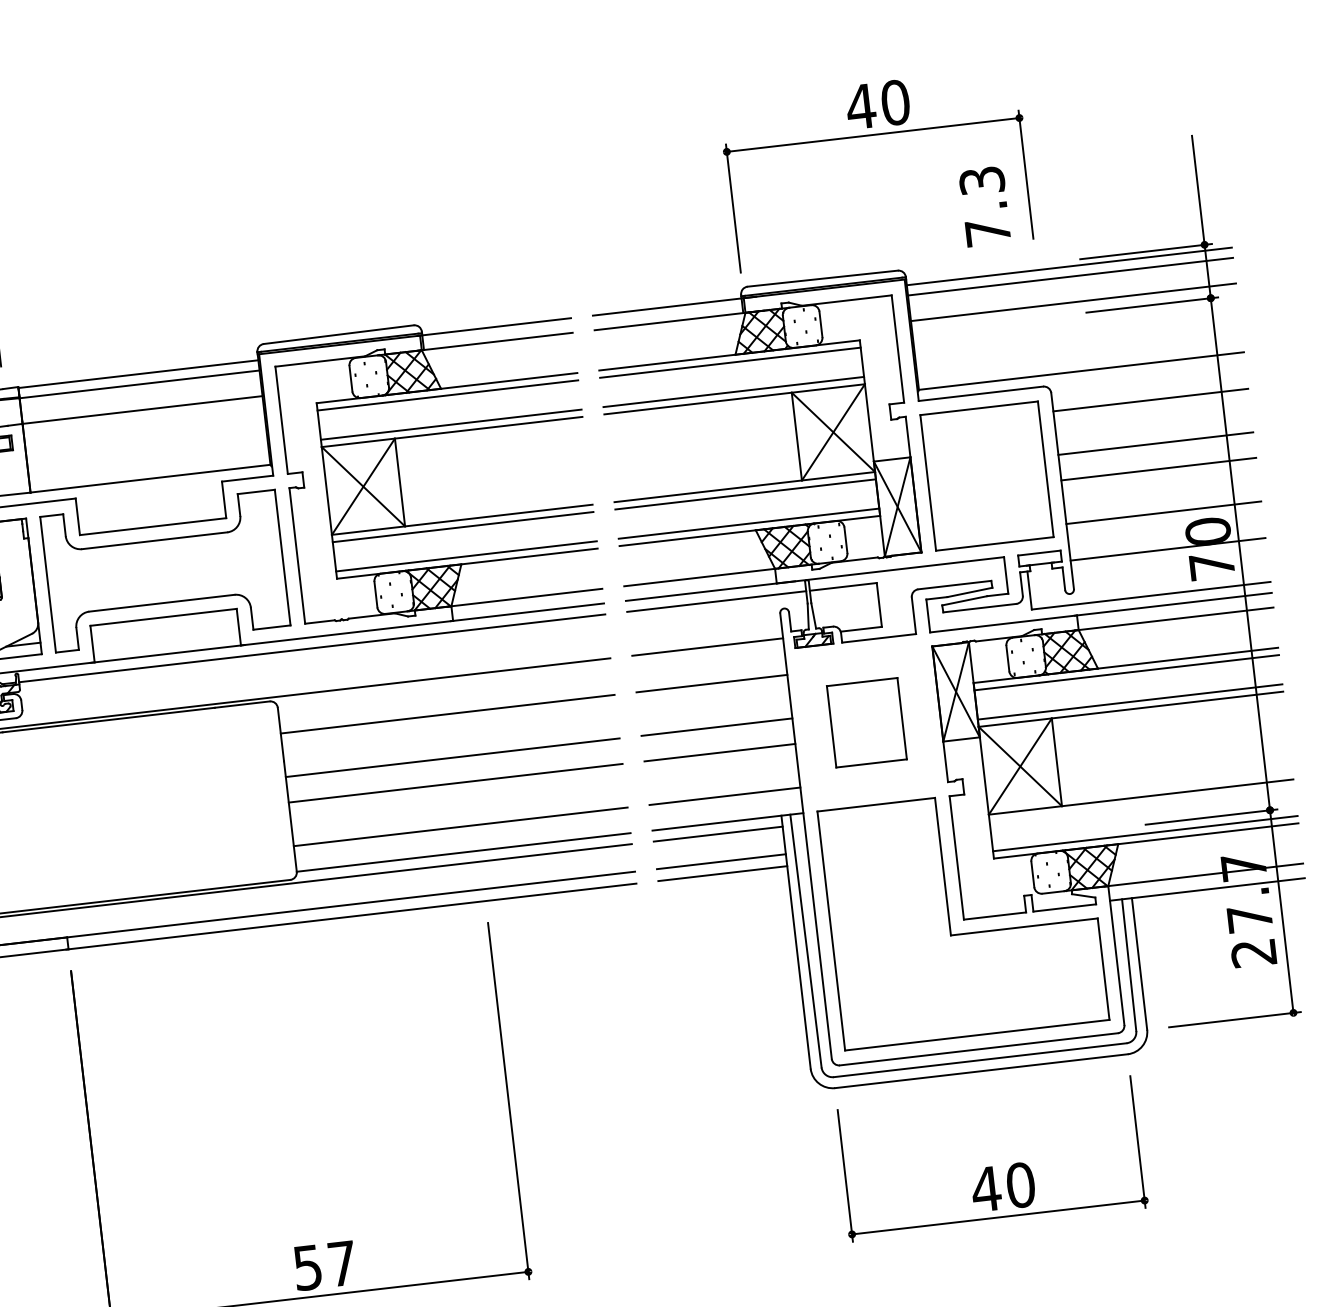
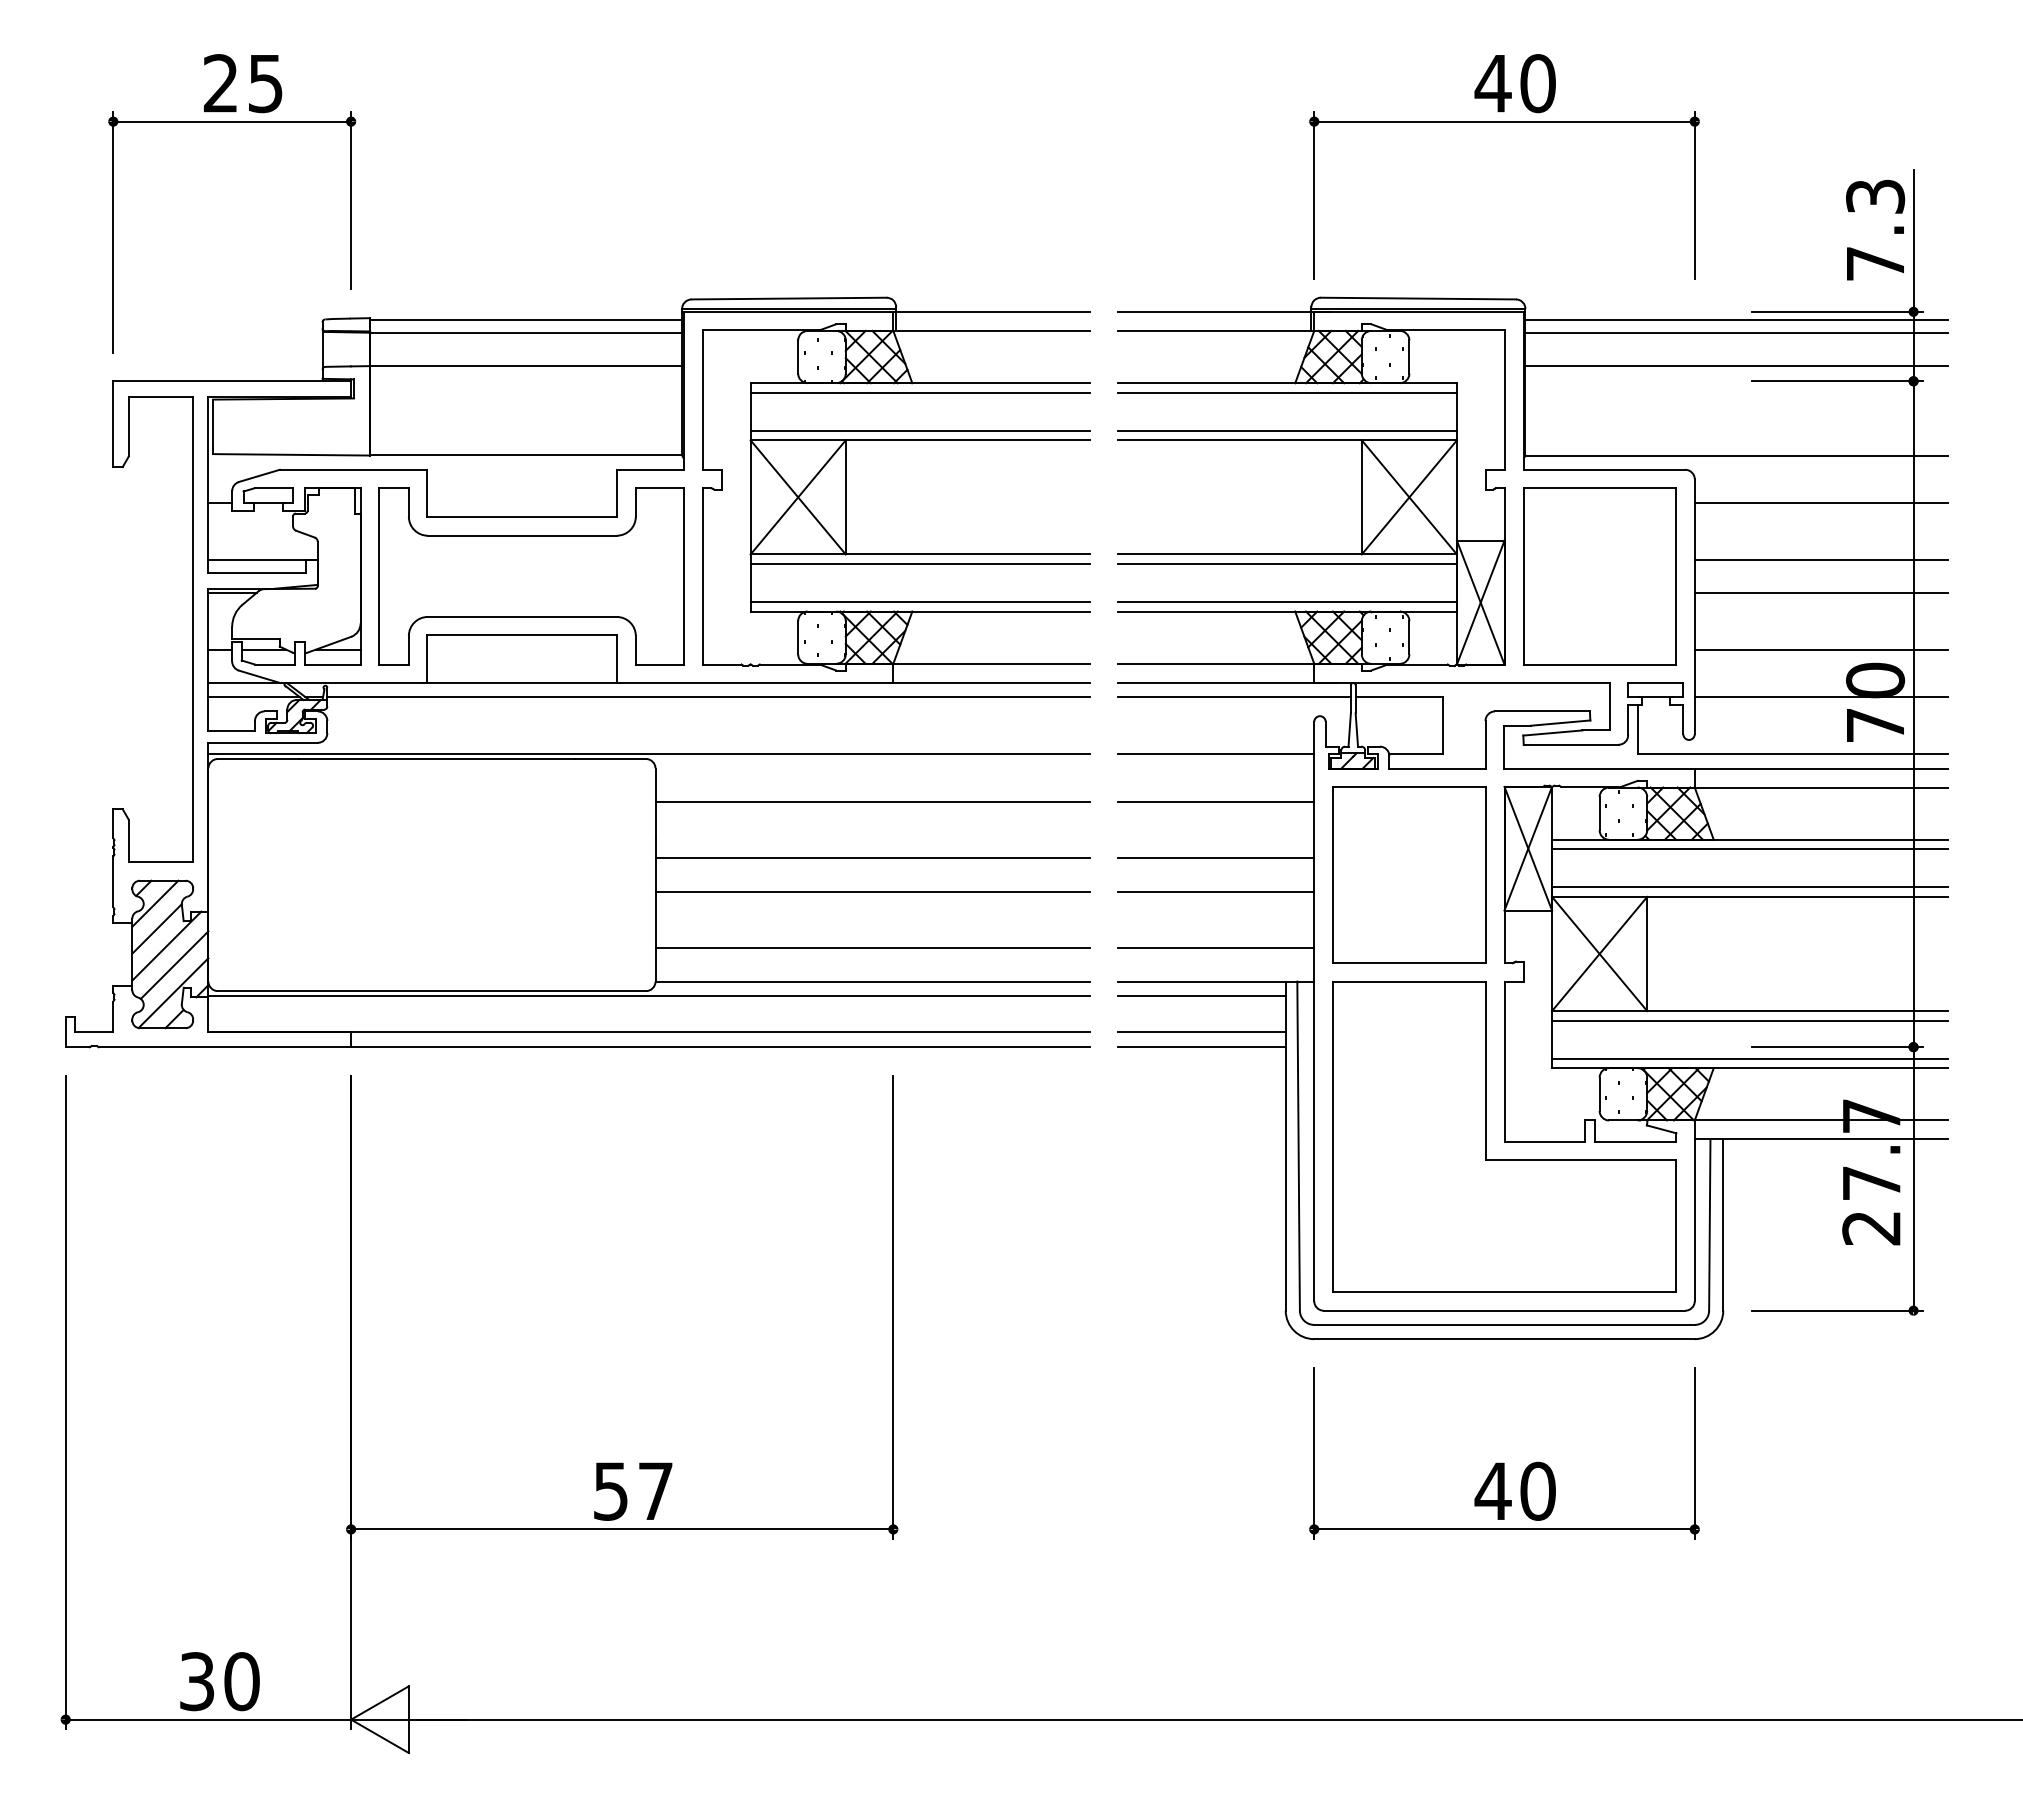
text: (985, 206) -> (1875, 229), moved
part: (867, 722) -> (1409, 874), size x1.67
line: (1142, 804) -> (1750, 1020), added

